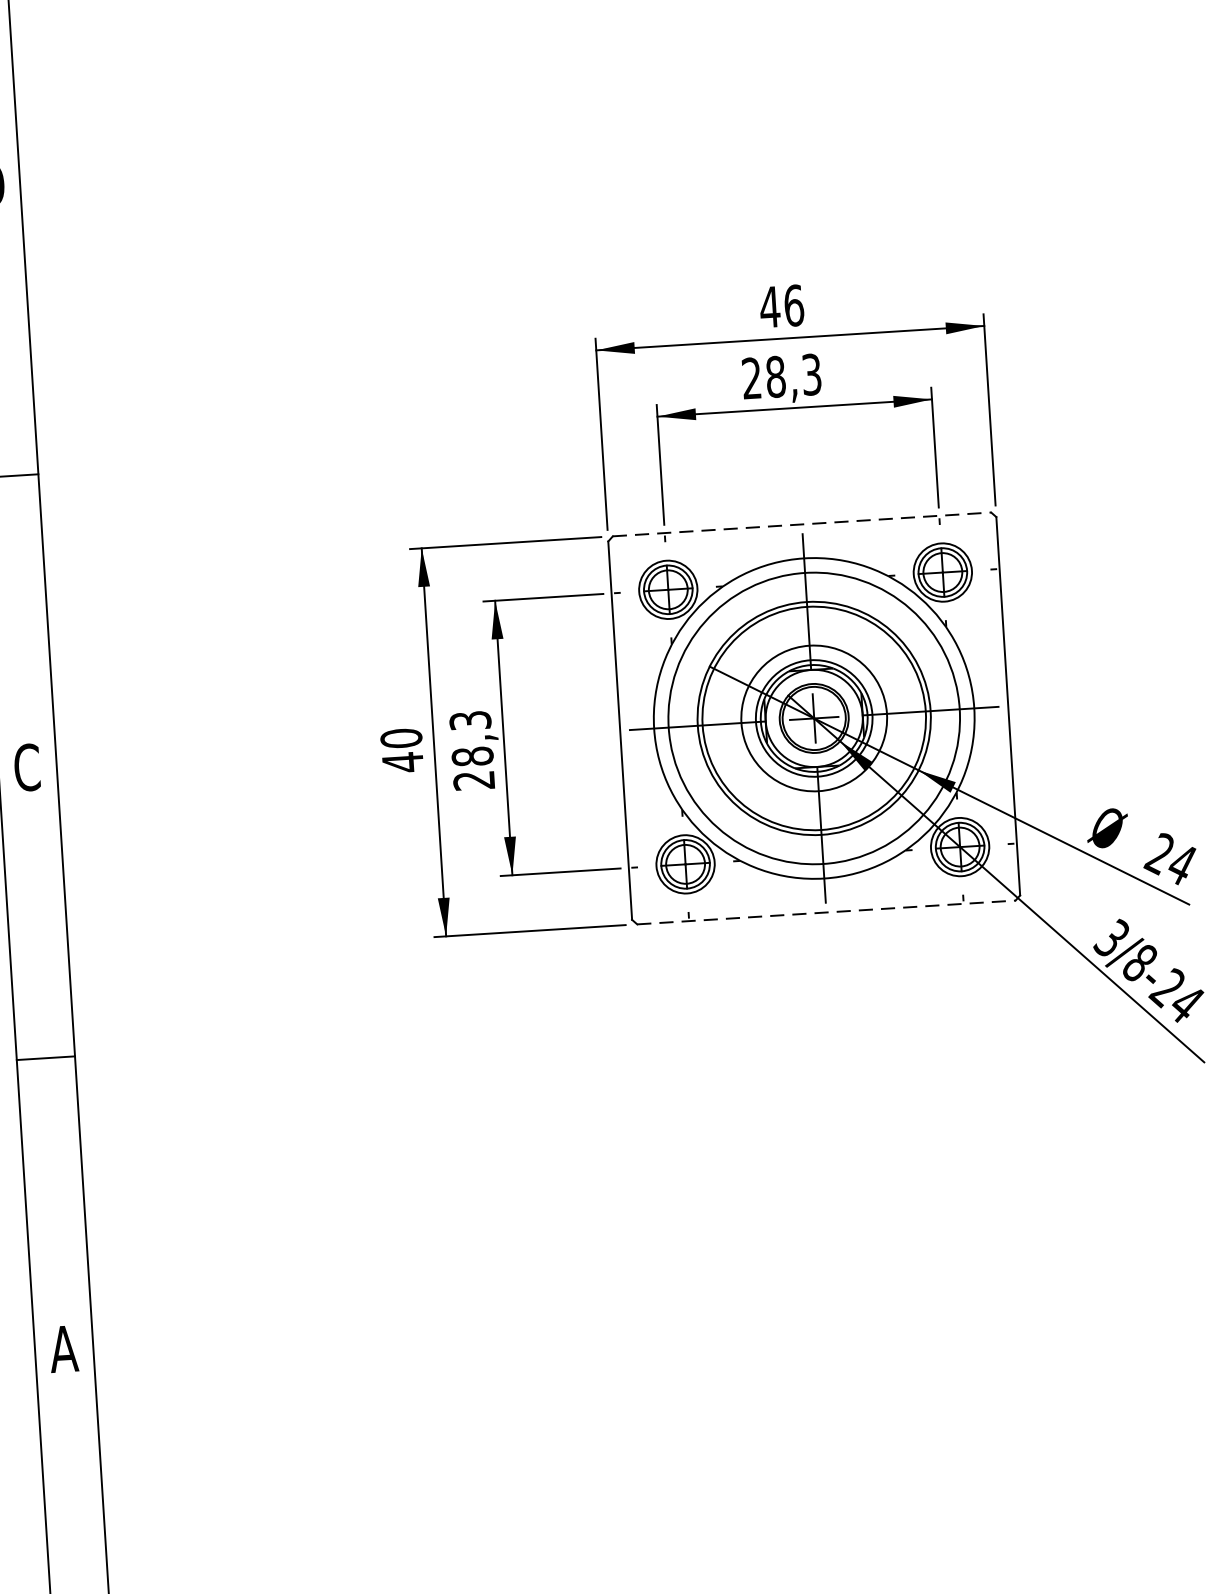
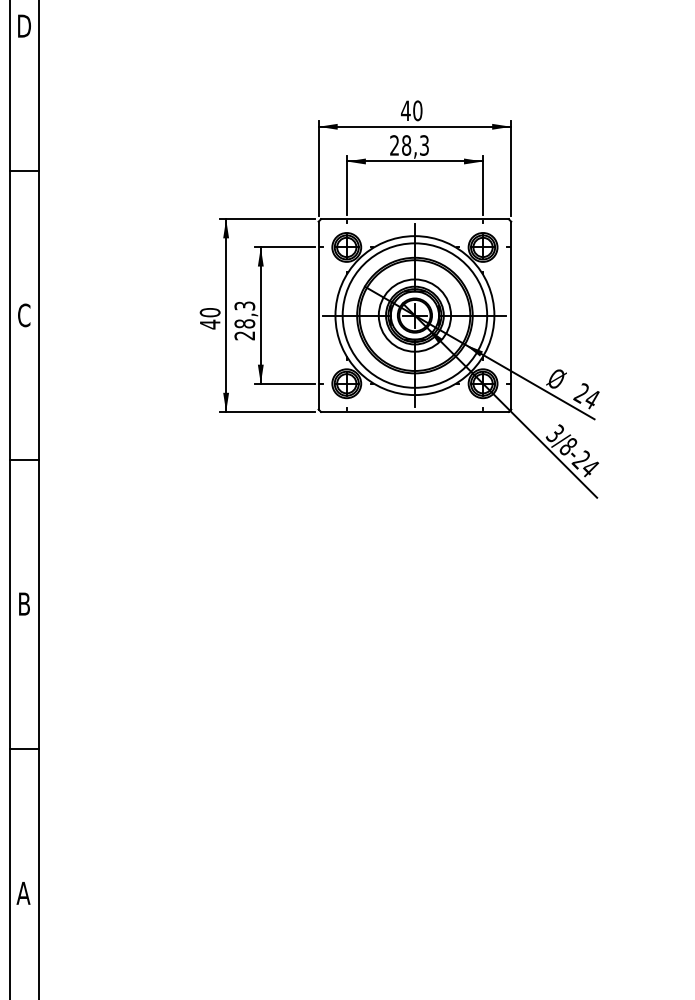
text: (793, 304) -> (417, 110), 46 -> 40
line: (801, 524) -> (414, 219), dashed -> solid
line: (825, 911) -> (414, 411), dashed -> solid
text: (64, 1347) -> (24, 603), A -> B

